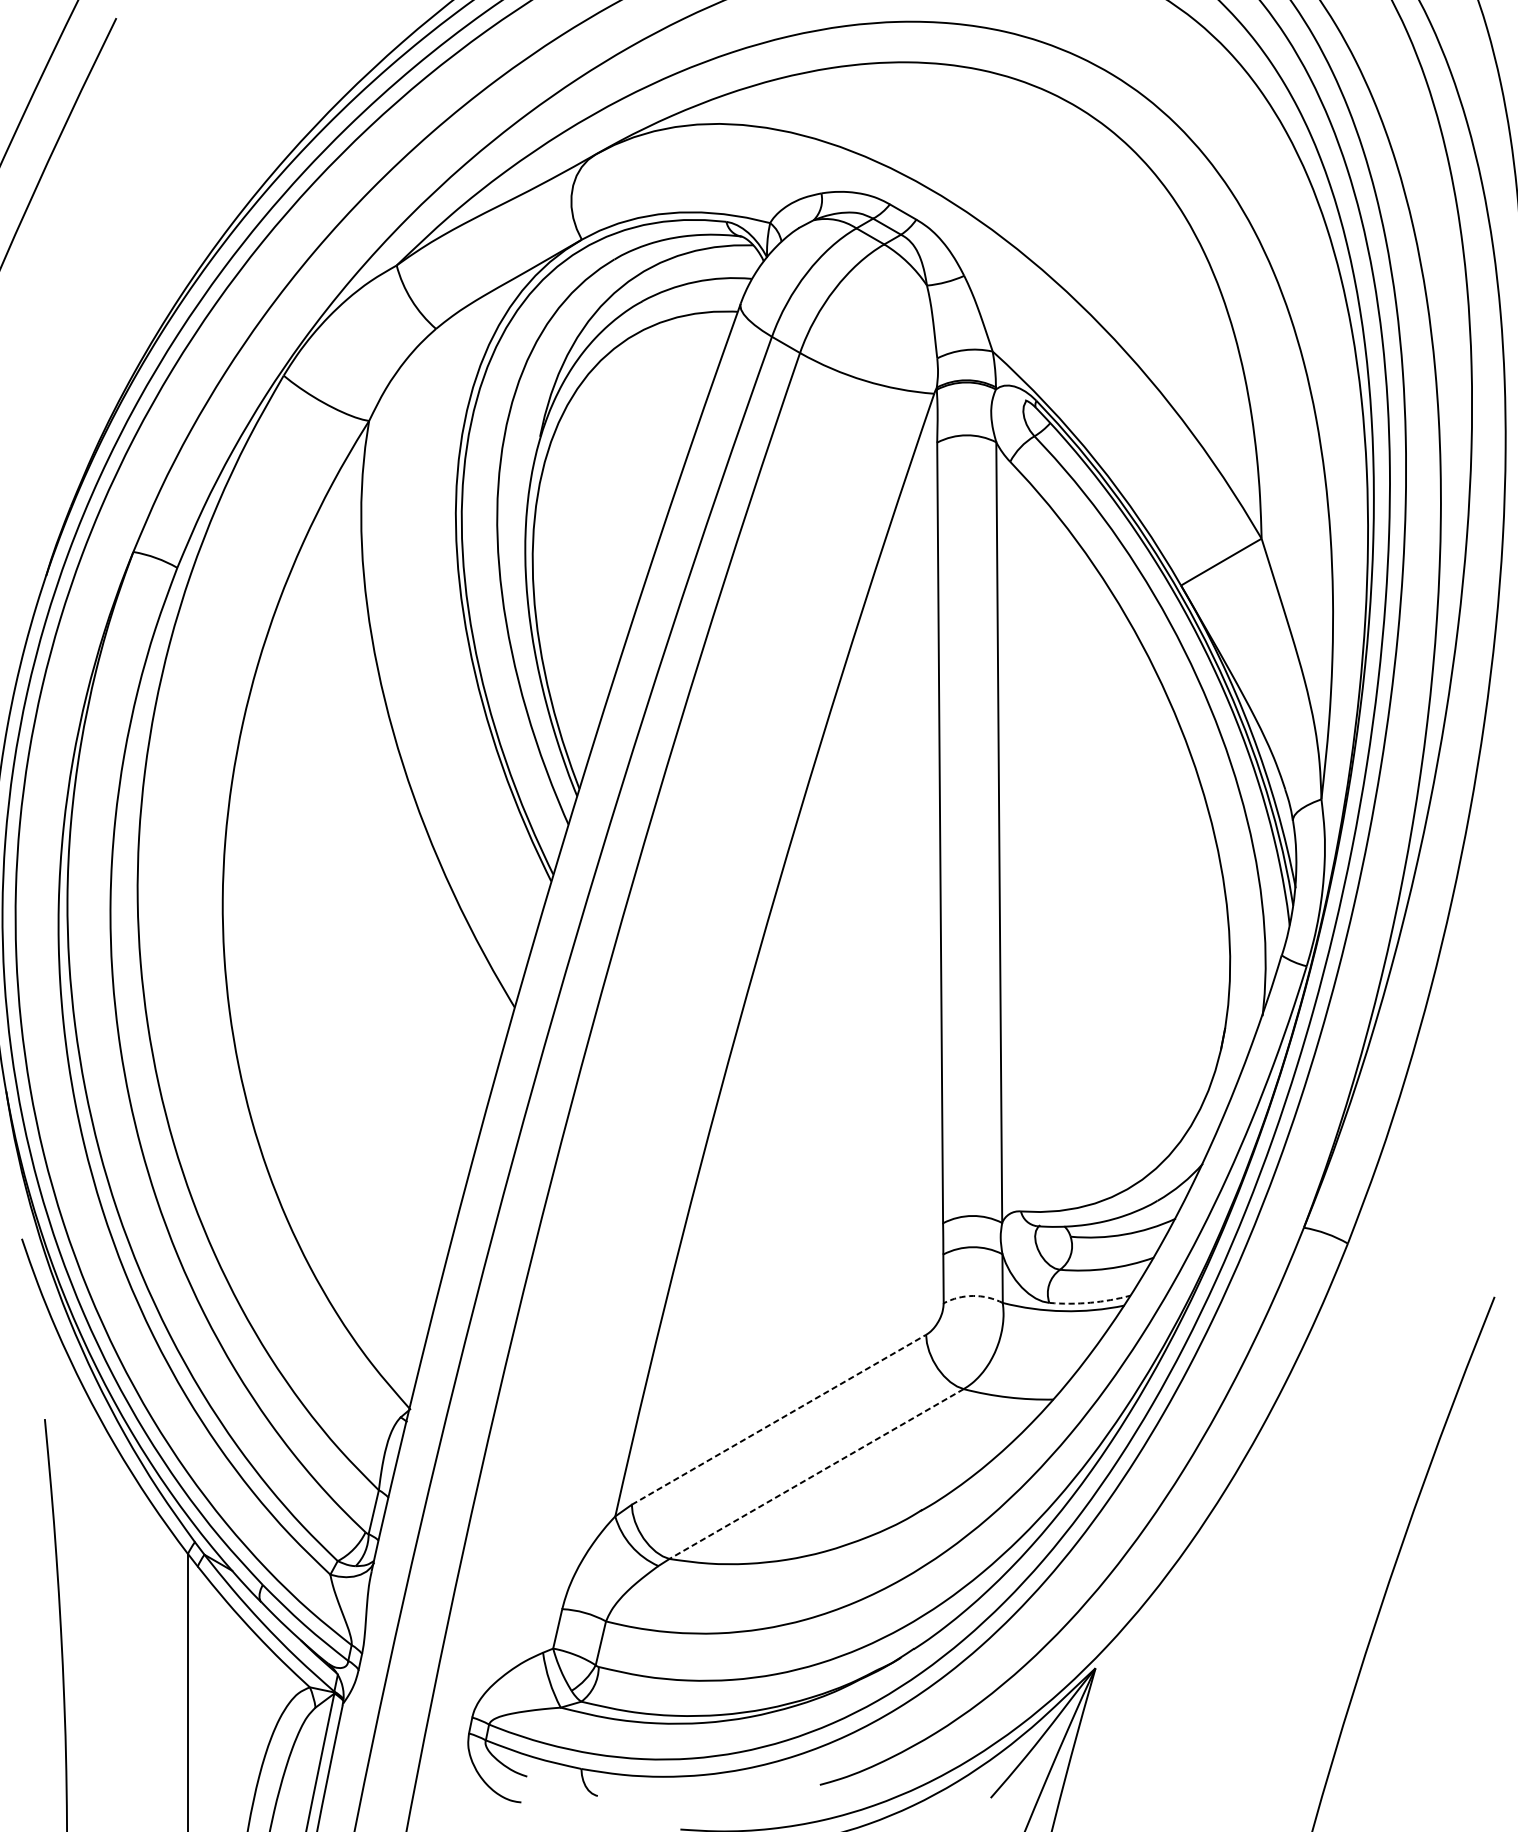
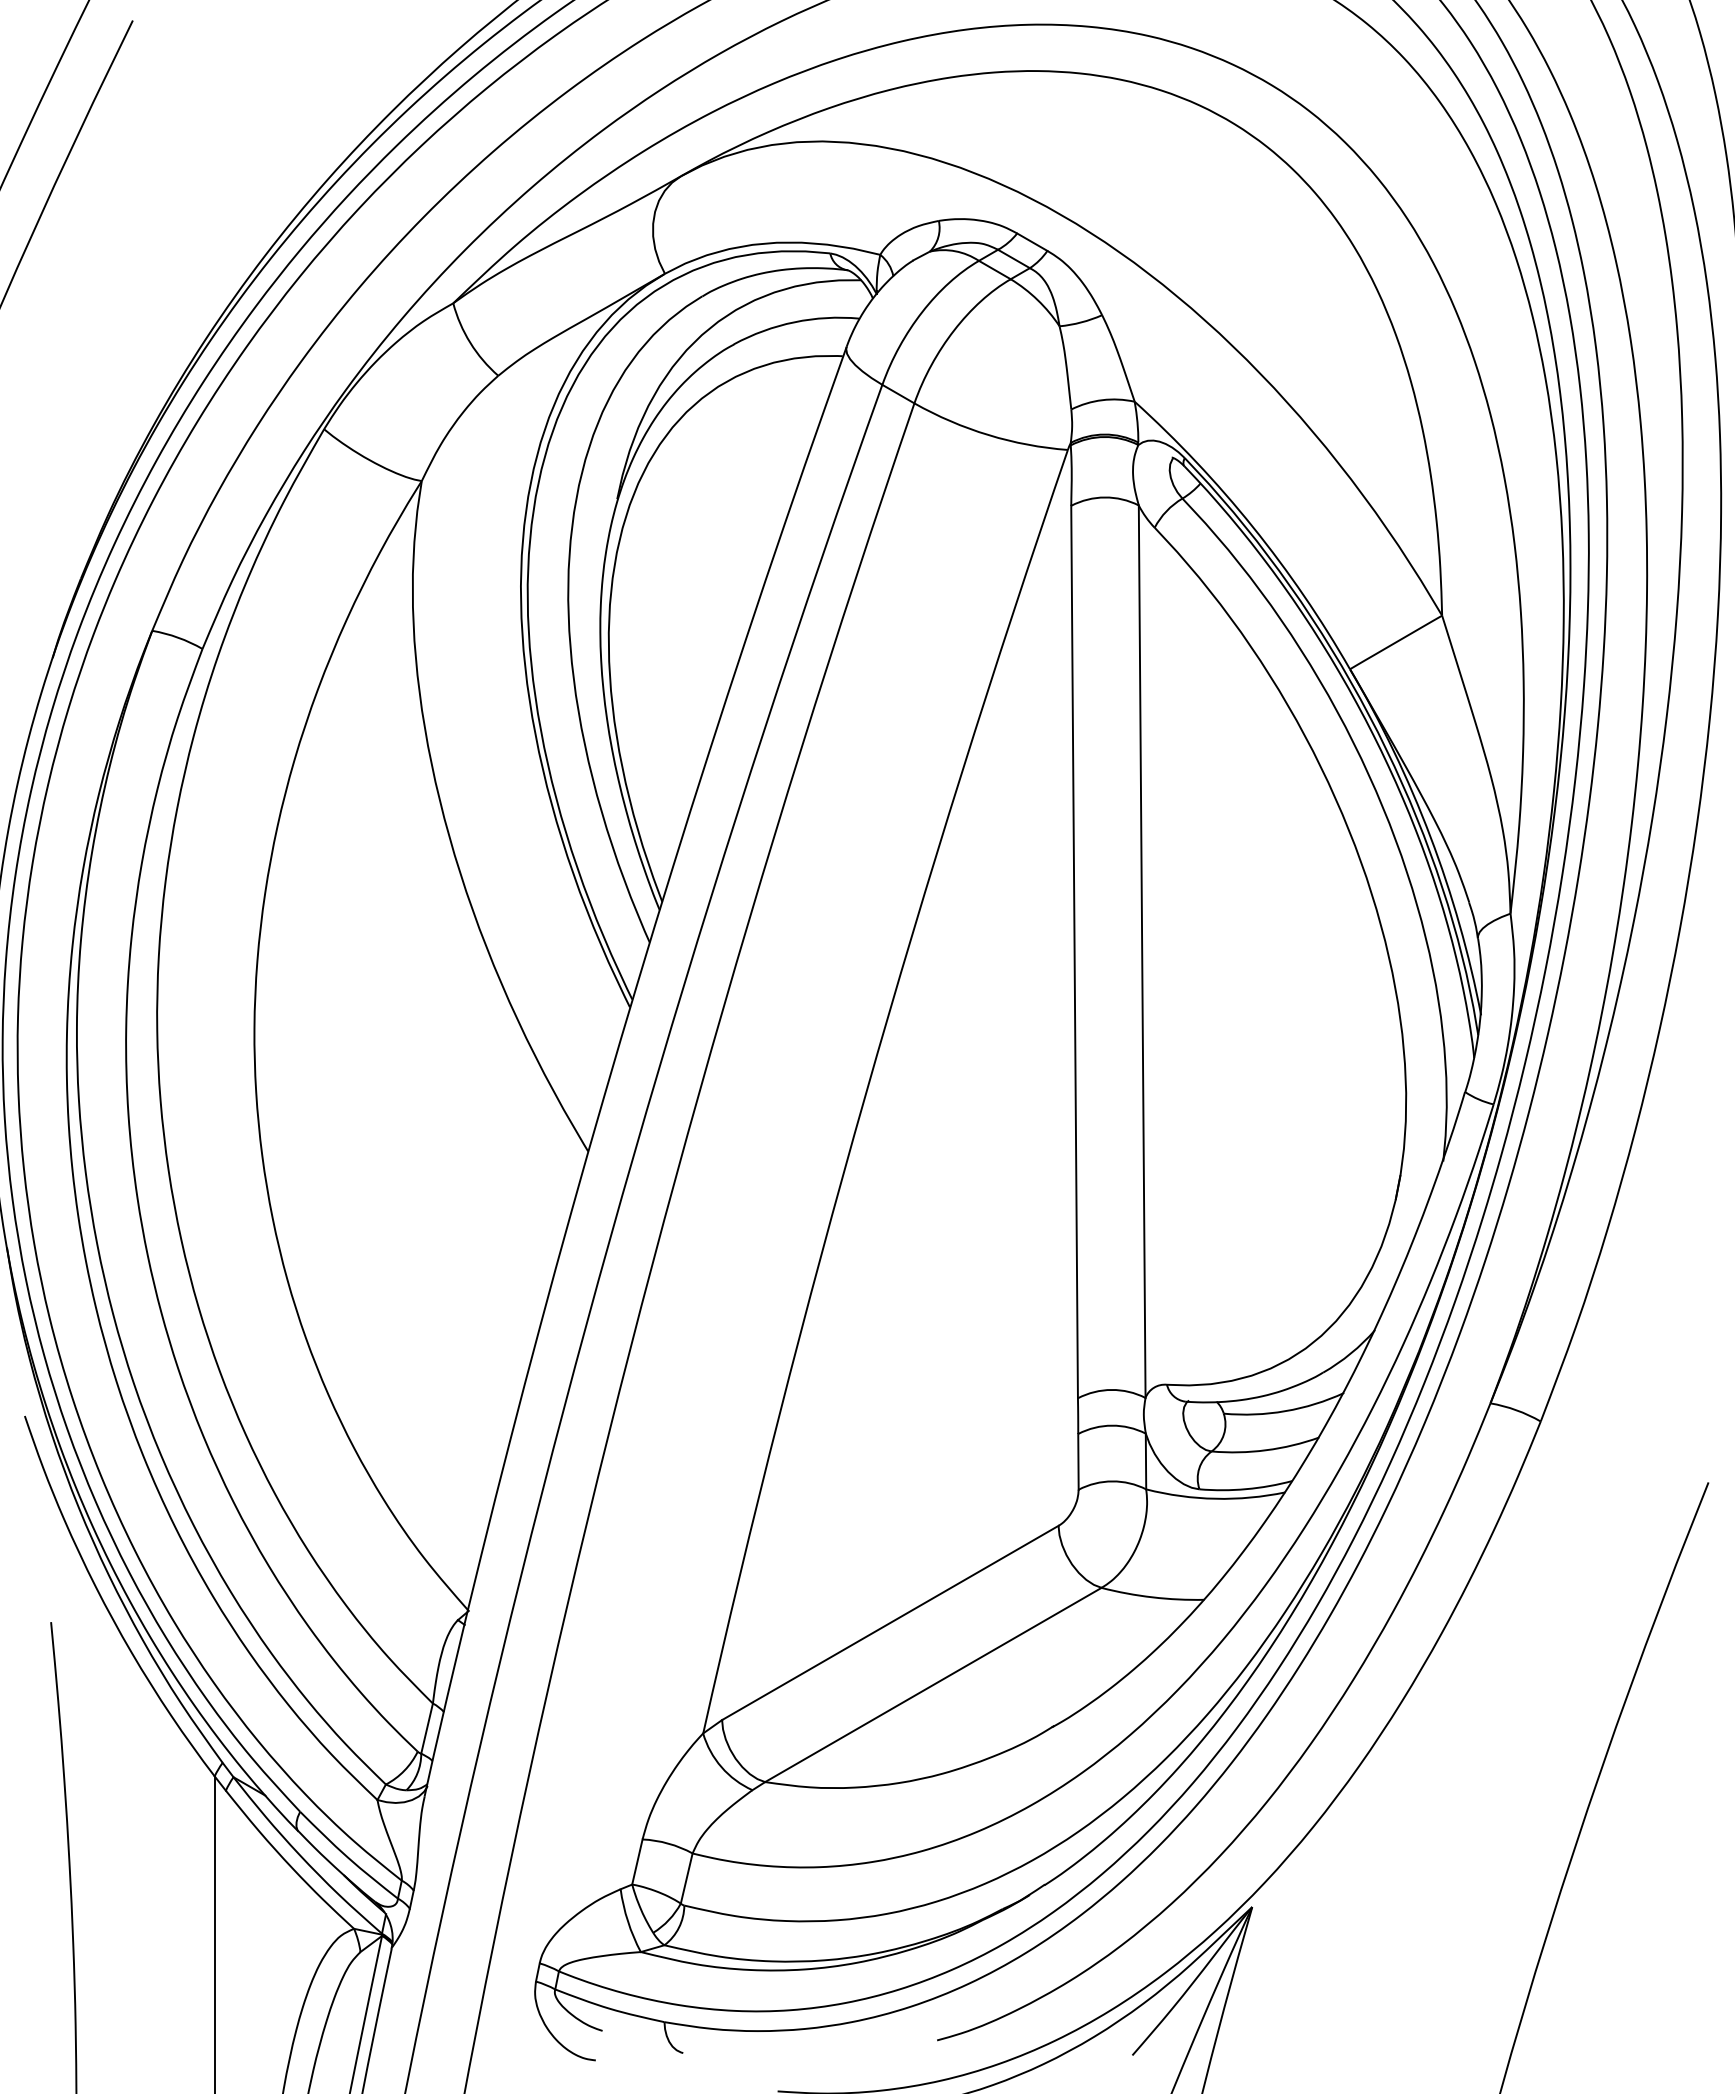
arc: (973, 1296) -> (1112, 1481), dashed -> solid
arc: (1090, 1303) -> (1246, 1489), dashed -> solid
line: (779, 1419) -> (890, 1622), dashed -> solid
line: (815, 1474) -> (932, 1685), dashed -> solid

